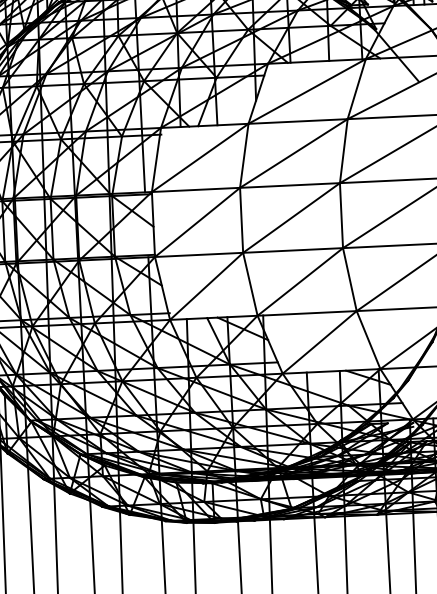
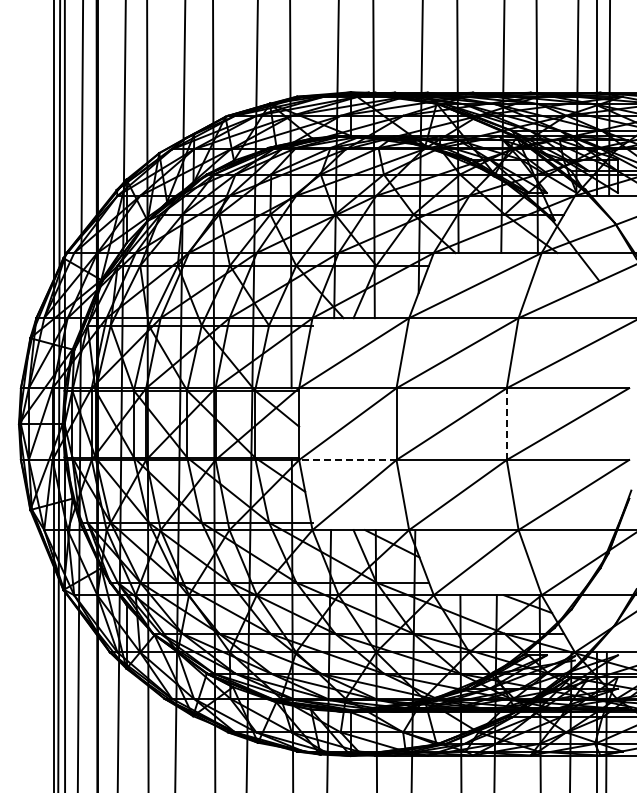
line: (341, 215) -> (506, 424), solid -> dashed
line: (198, 255) -> (347, 460), solid -> dashed

